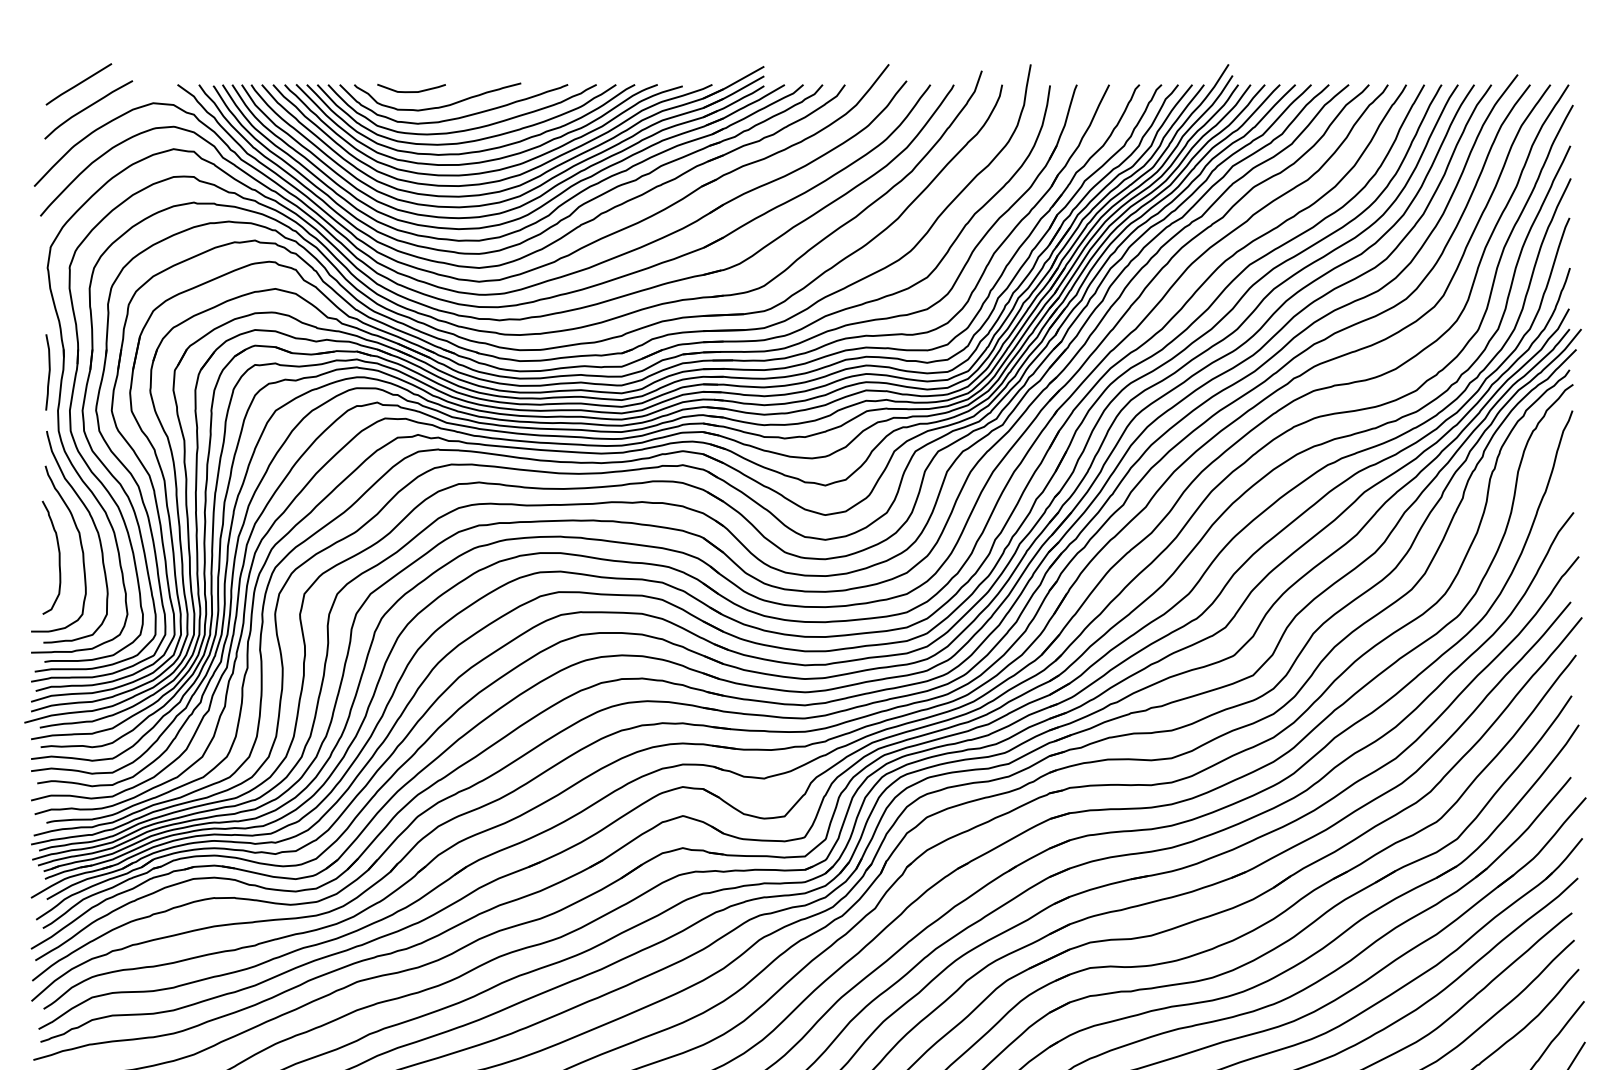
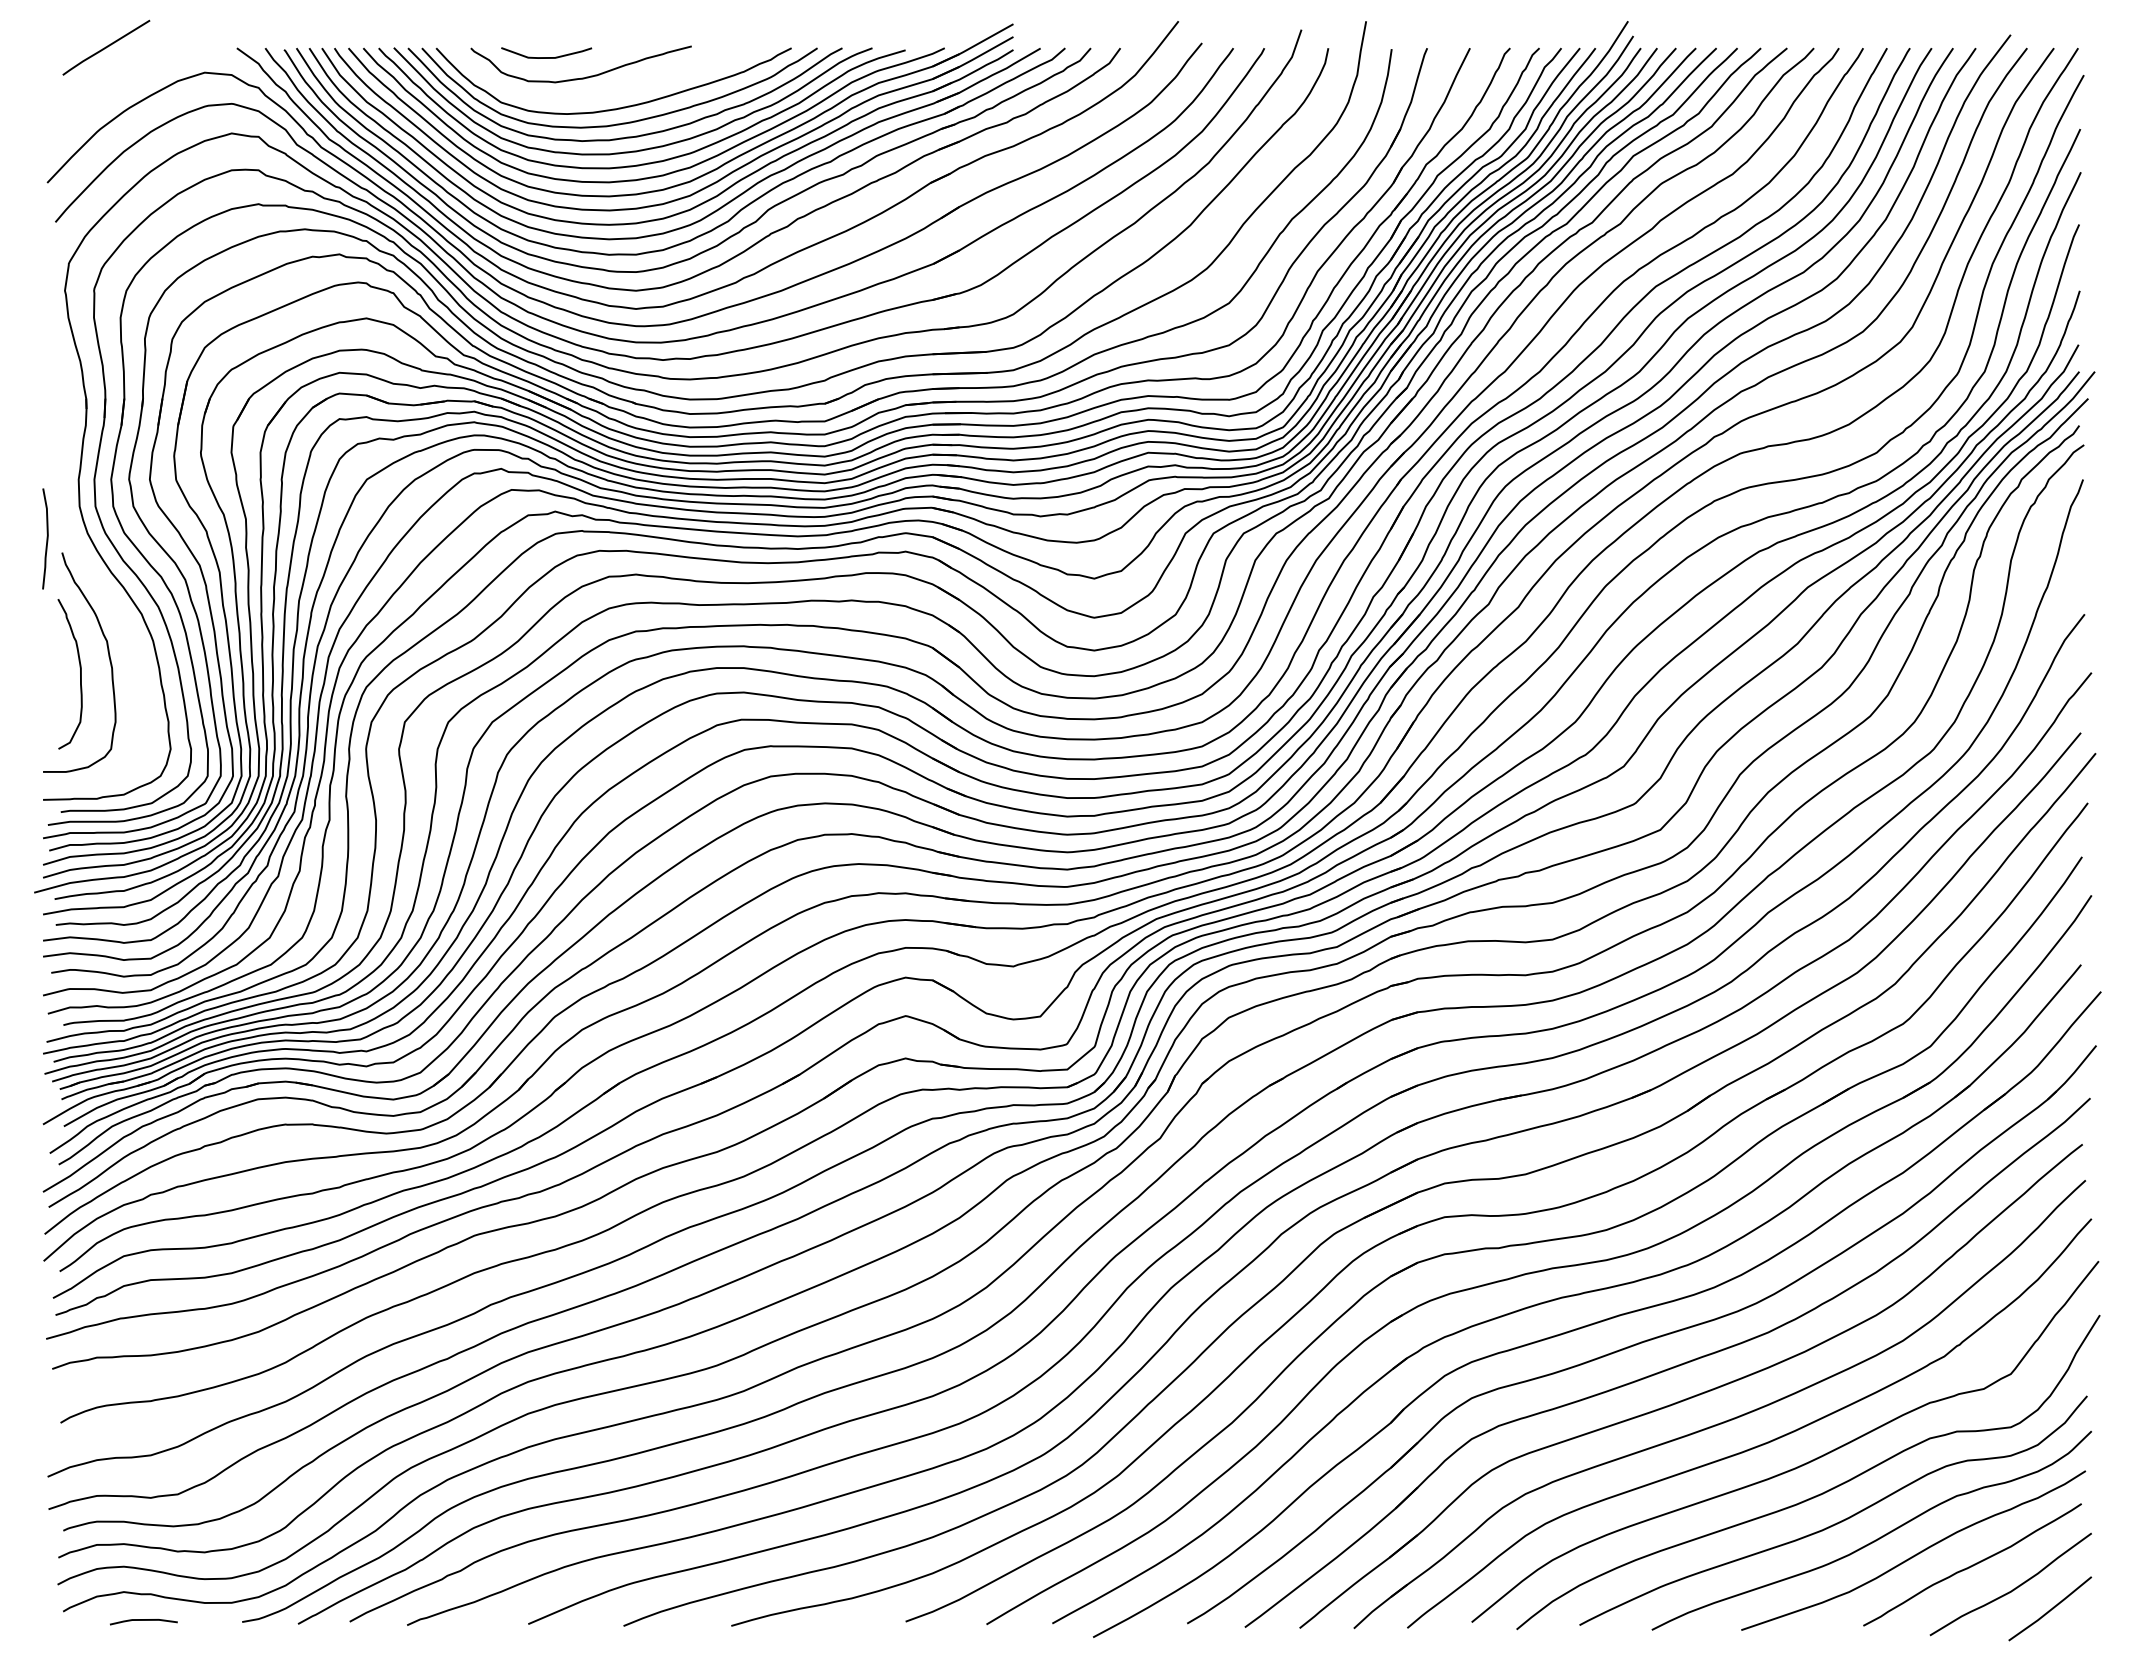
curve: (88, 108) -> (118, 79), removed
curve: (458, 117) -> (608, 91), removed
curve: (48, 372) -> (46, 538), moved
curve: (94, 527) -> (127, 634), removed

